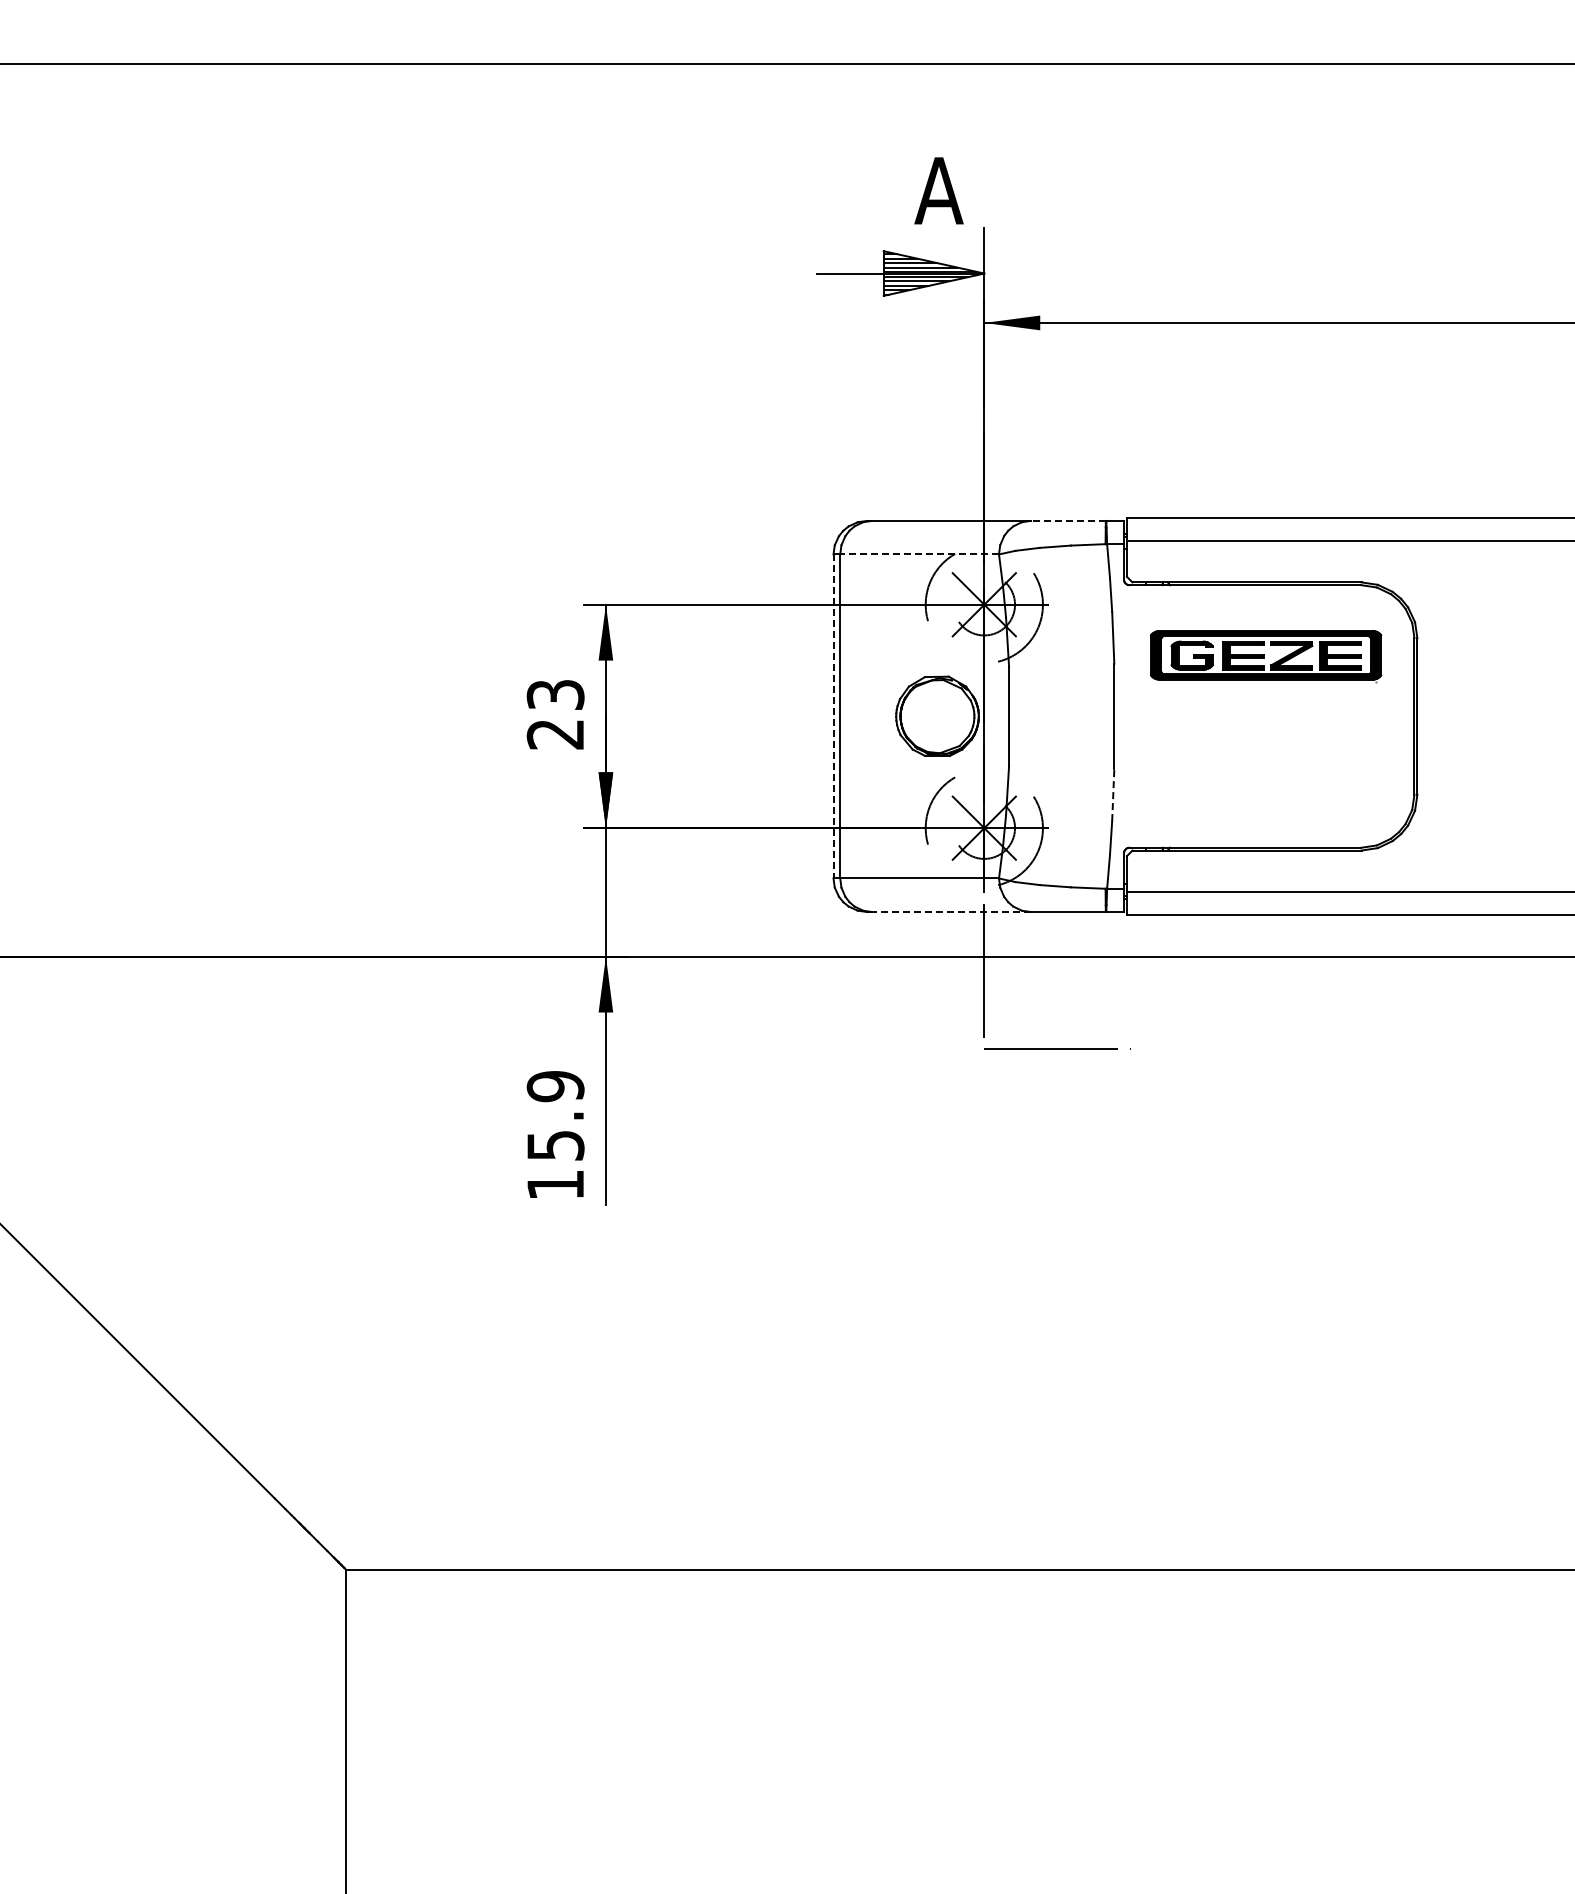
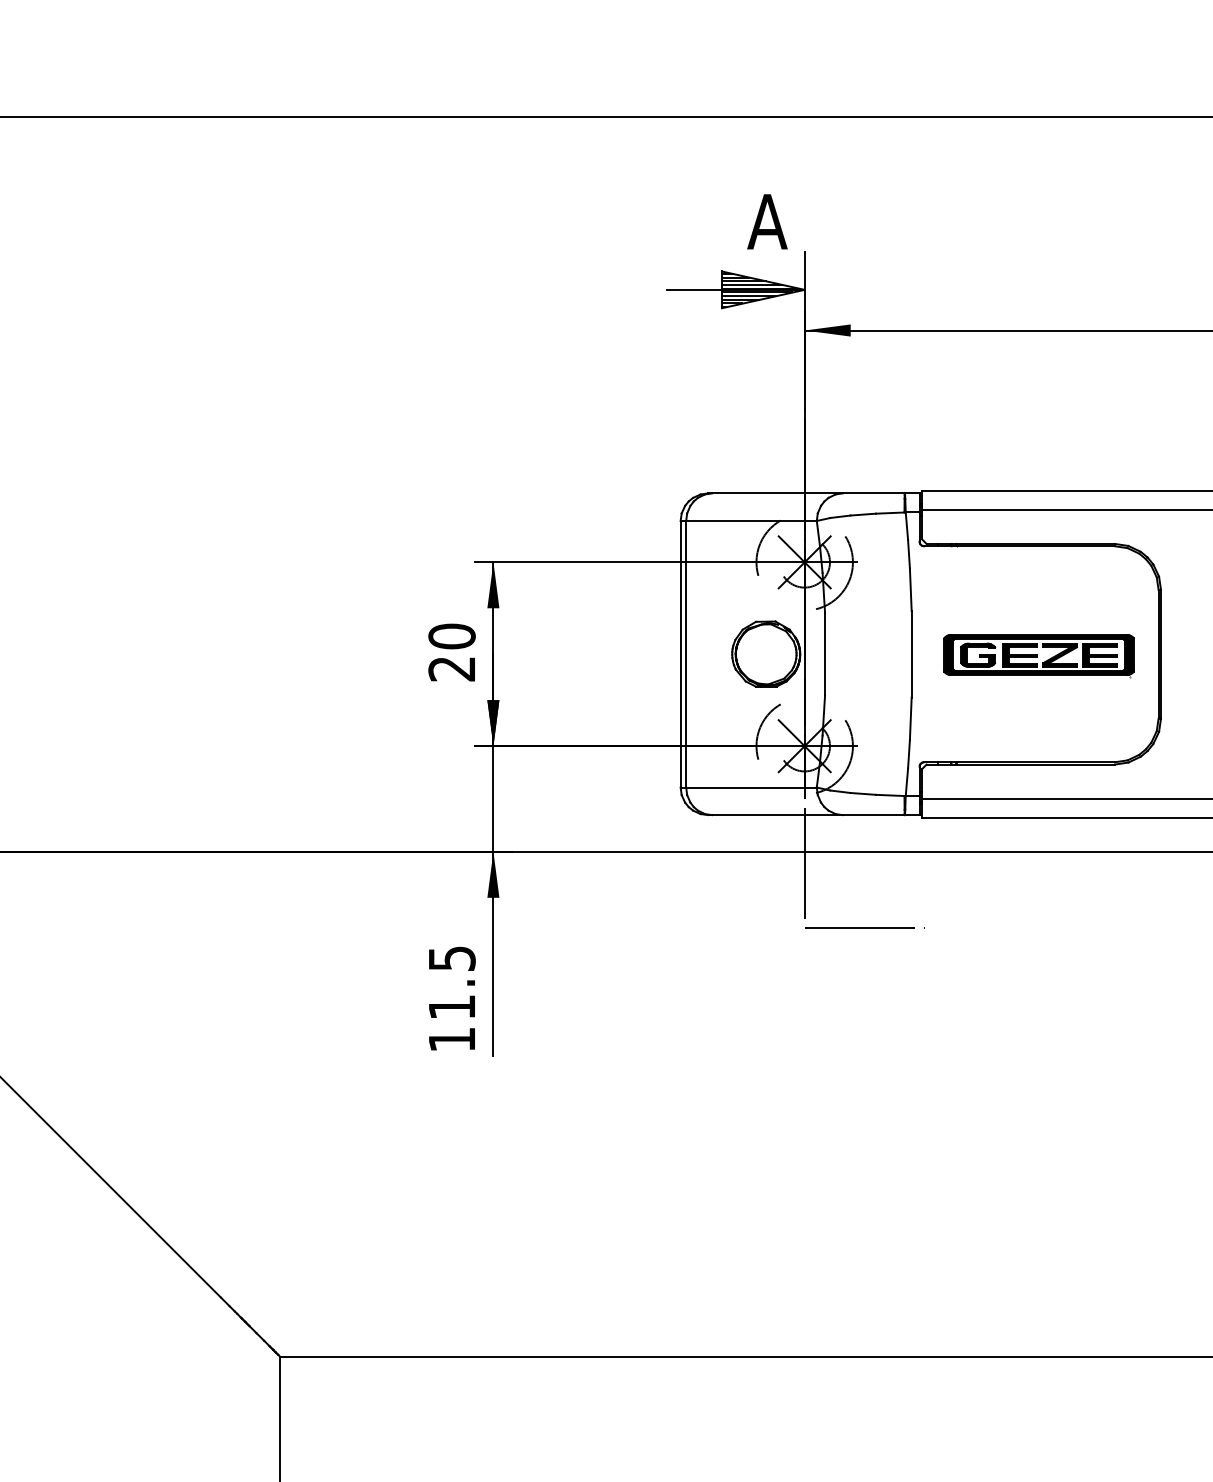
line: (1068, 520) -> (873, 493), dashed -> solid
line: (919, 554) -> (751, 521), dashed -> solid
part: (1266, 656) -> (1039, 655), moved
text: (555, 694) -> (451, 636), 23 -> 20
line: (833, 716) -> (680, 654), dashed -> solid
line: (1113, 794) -> (910, 718), dashed -> solid
line: (950, 912) -> (776, 815), dashed -> solid
text: (555, 1115) -> (451, 982), 15.9 -> 11.5

